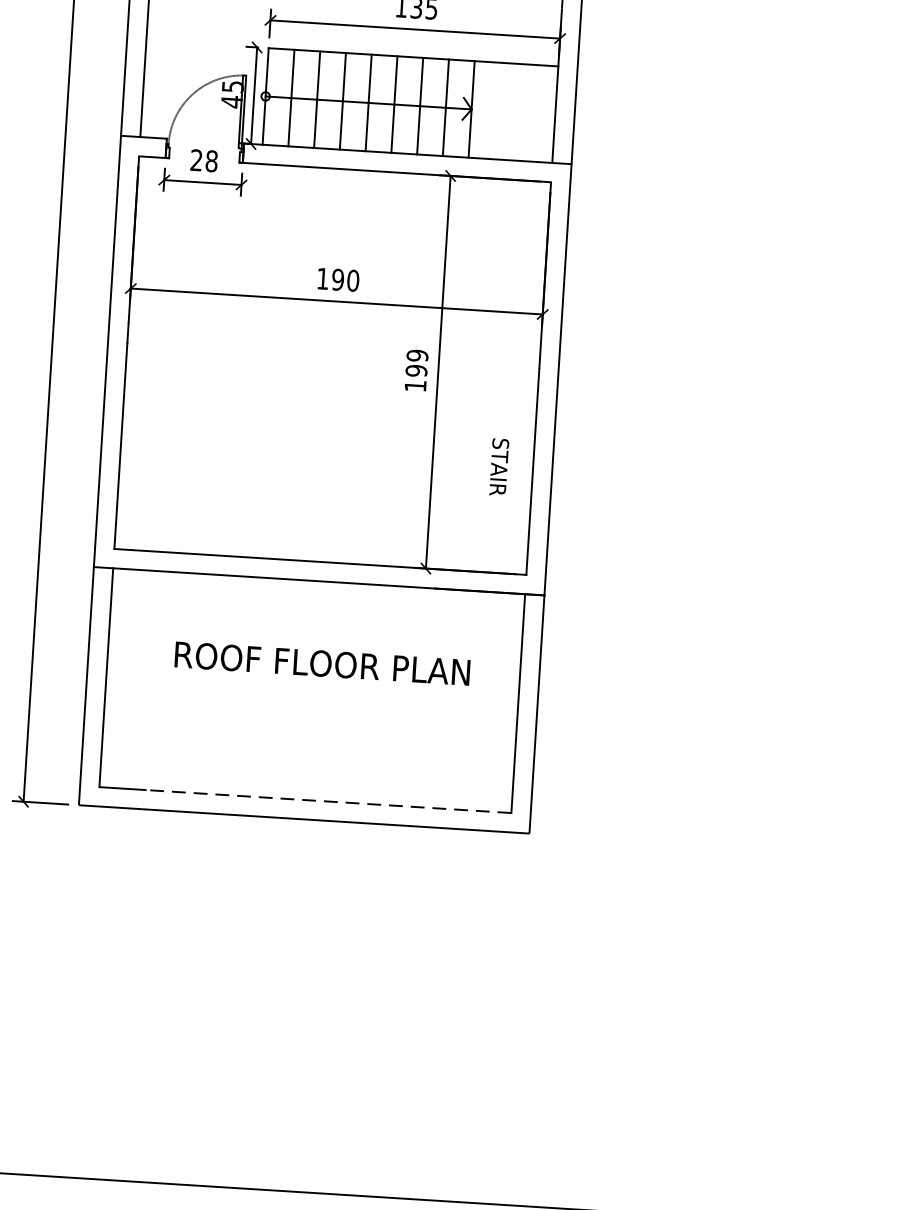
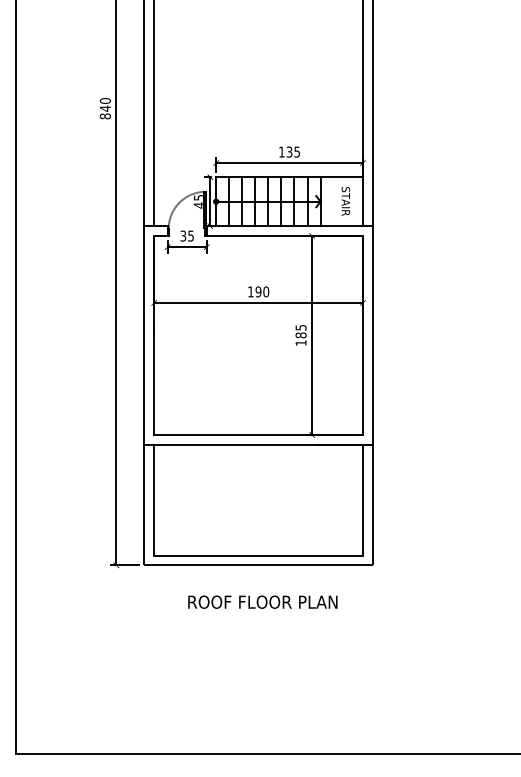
text: (202, 159) -> (186, 235), 28 -> 35
text: (415, 363) -> (300, 331), 199 -> 185
text: (498, 467) -> (345, 201), moved
text: (321, 662) -> (262, 601), moved
line: (328, 801) -> (270, 555), dashed -> solid

